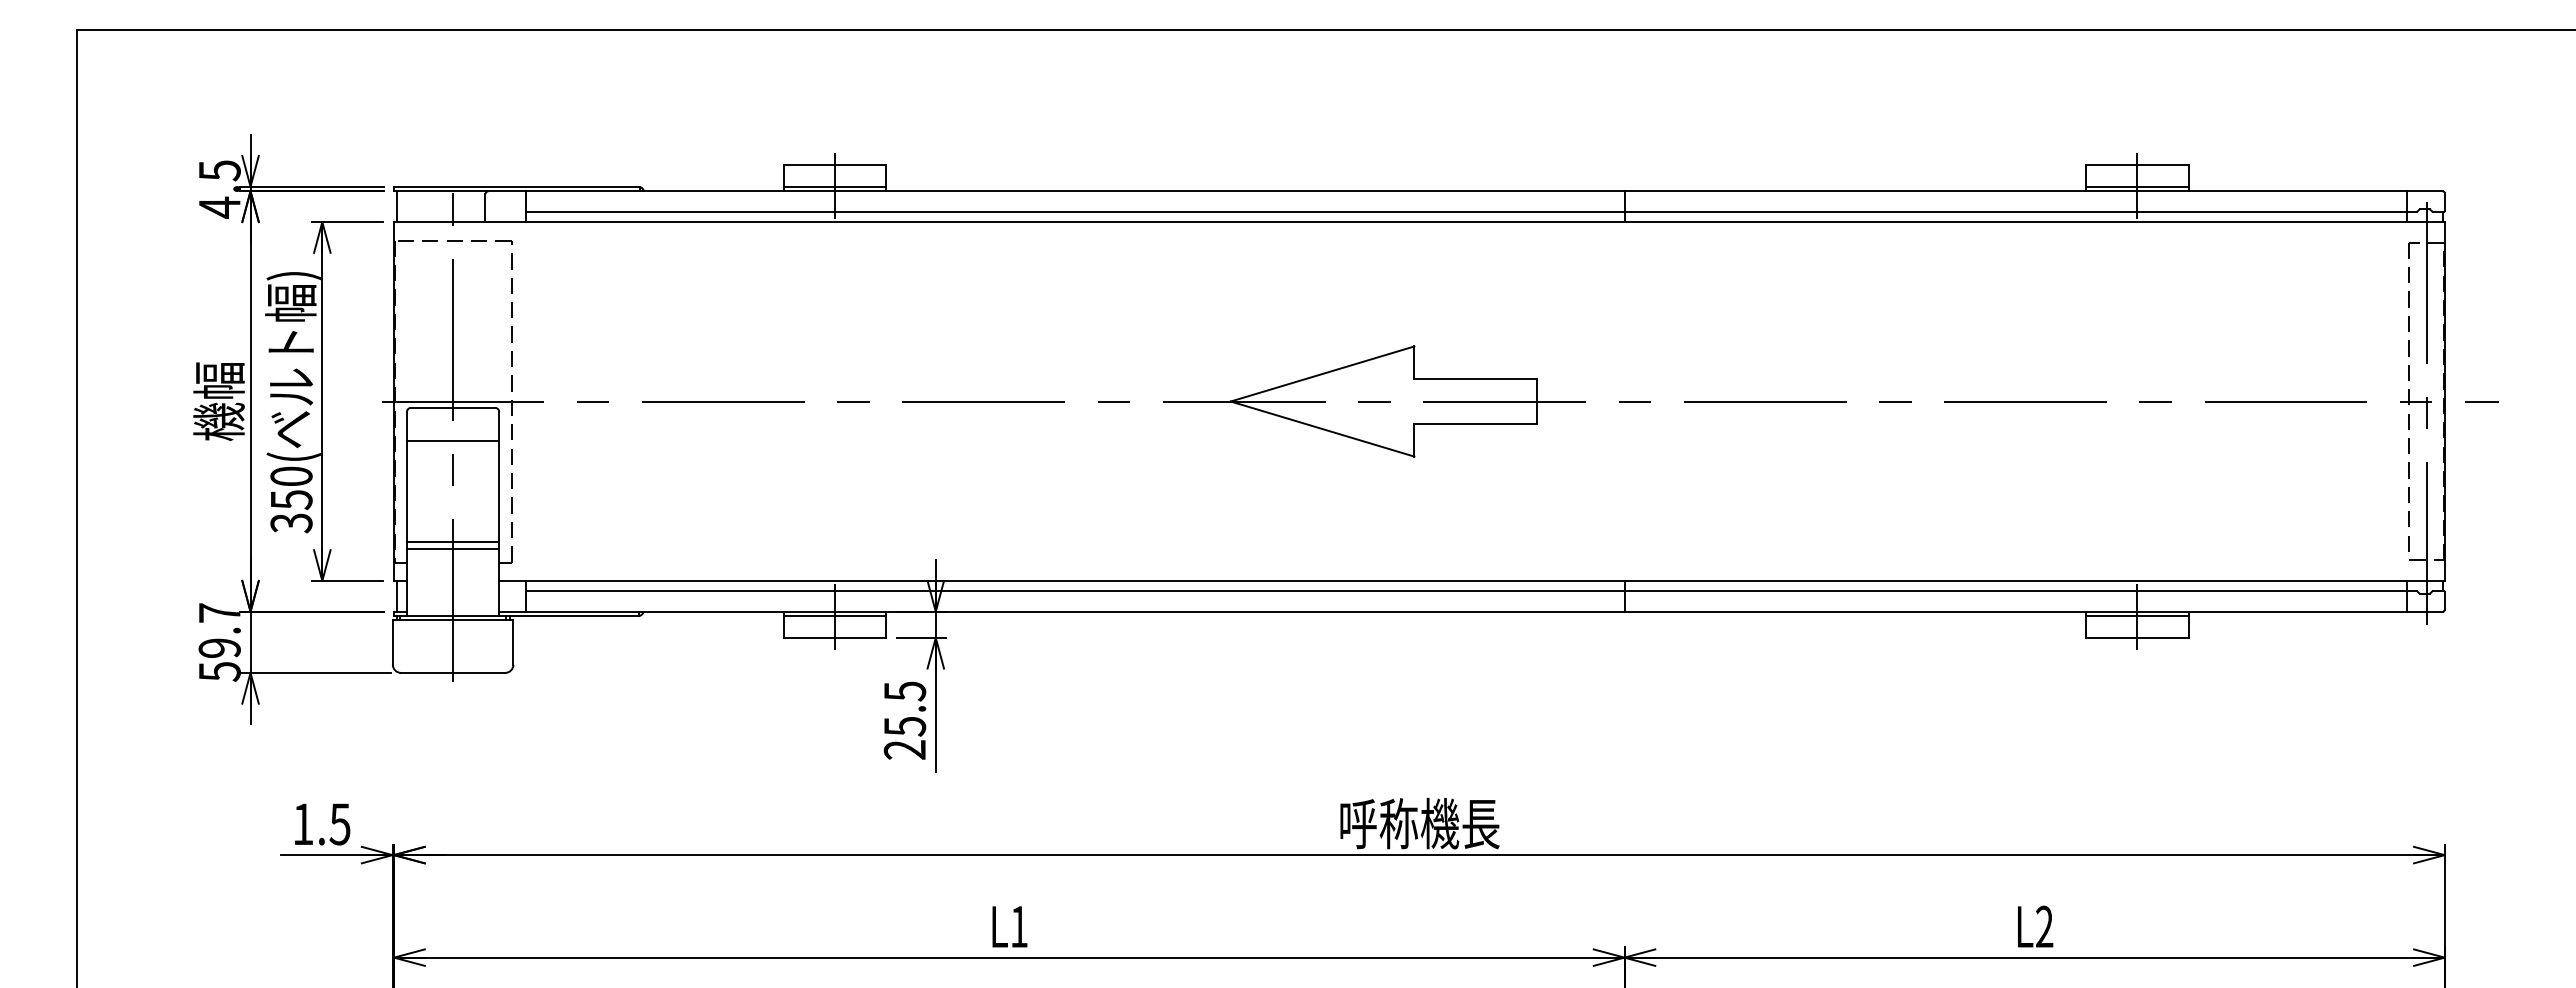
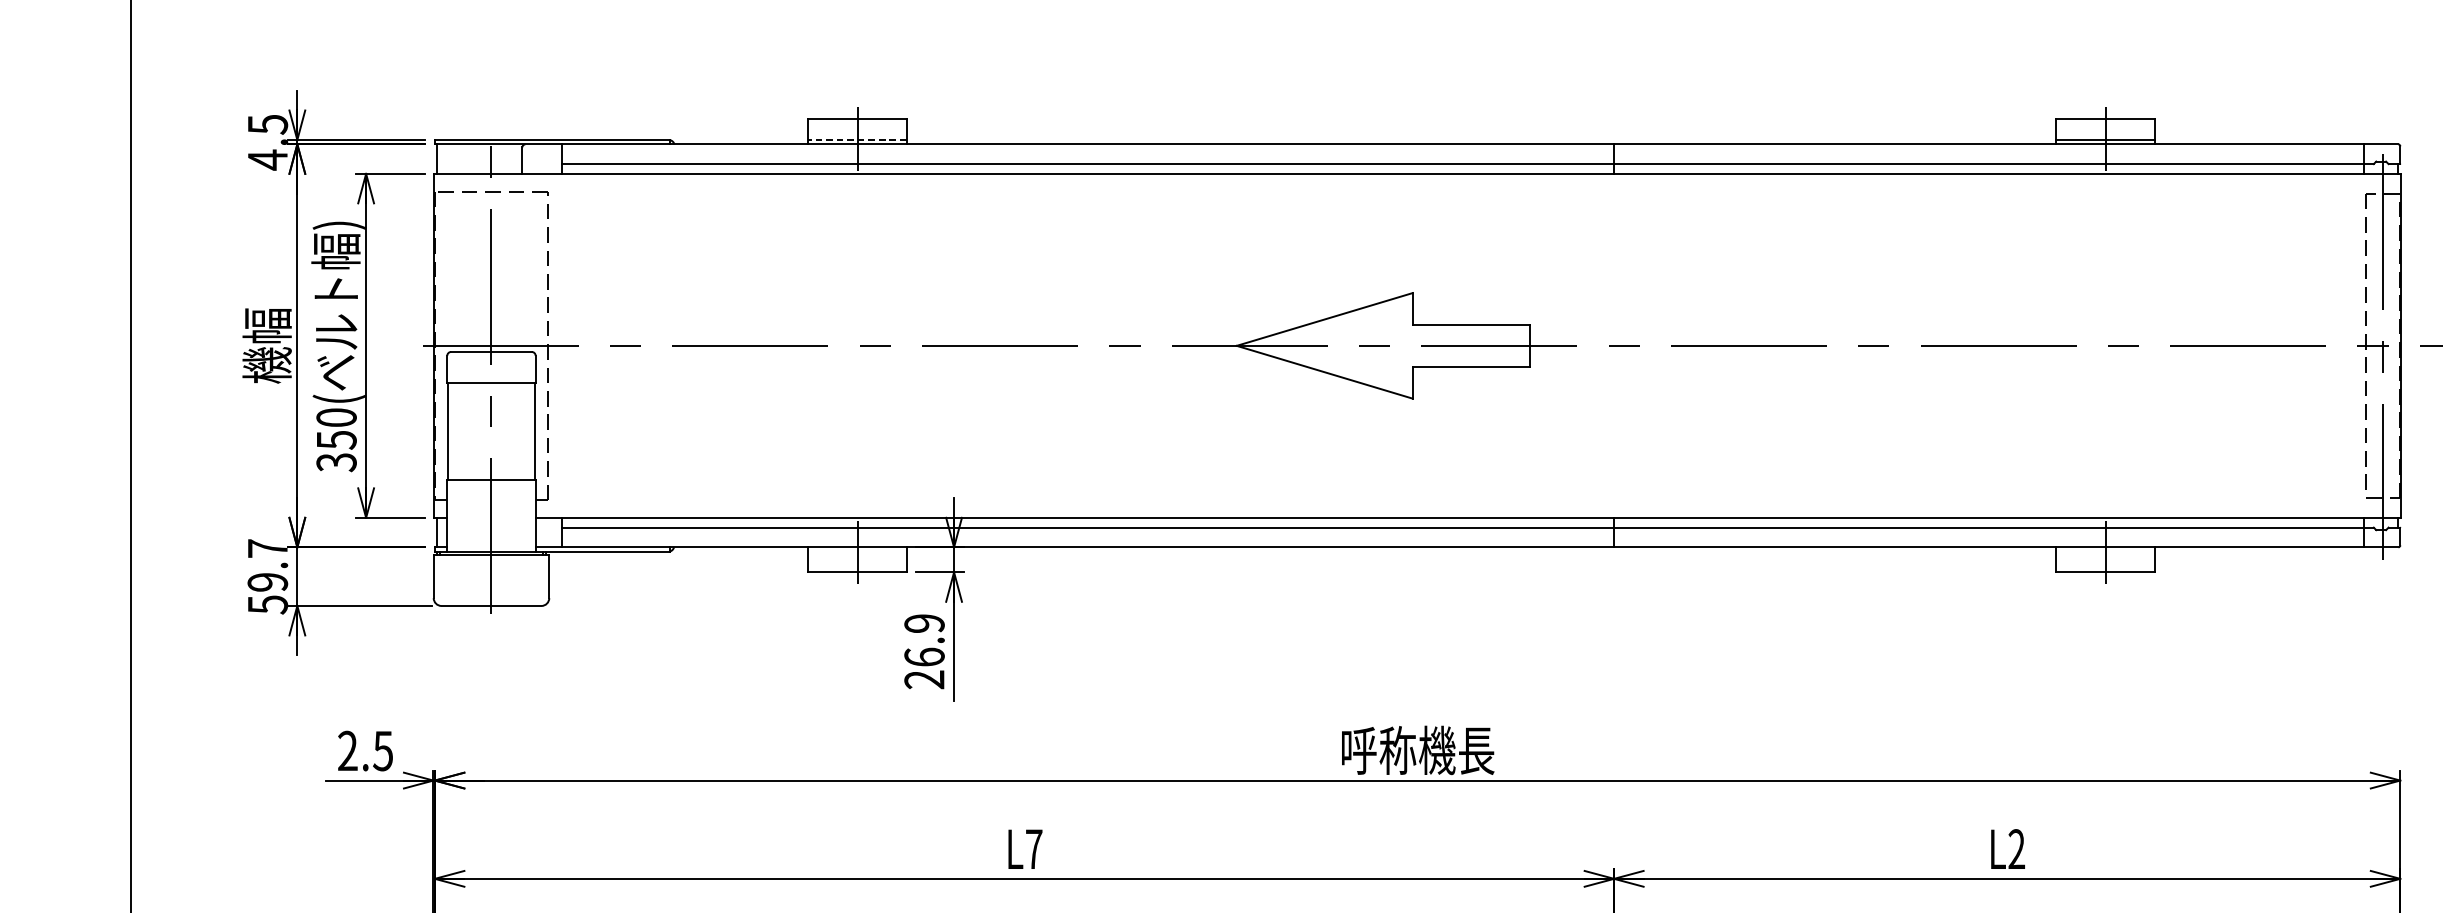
line: (834, 186) -> (857, 139), solid -> dashed
line: (452, 549) -> (490, 487), removed
line: (834, 616) -> (857, 551), removed
line: (2136, 616) -> (2104, 551), removed
text: (904, 708) -> (924, 640), 25.5 -> 26.9
text: (303, 823) -> (348, 750), 1.5 -> 2.5
text: (1019, 926) -> (1034, 849), L1 -> L7

